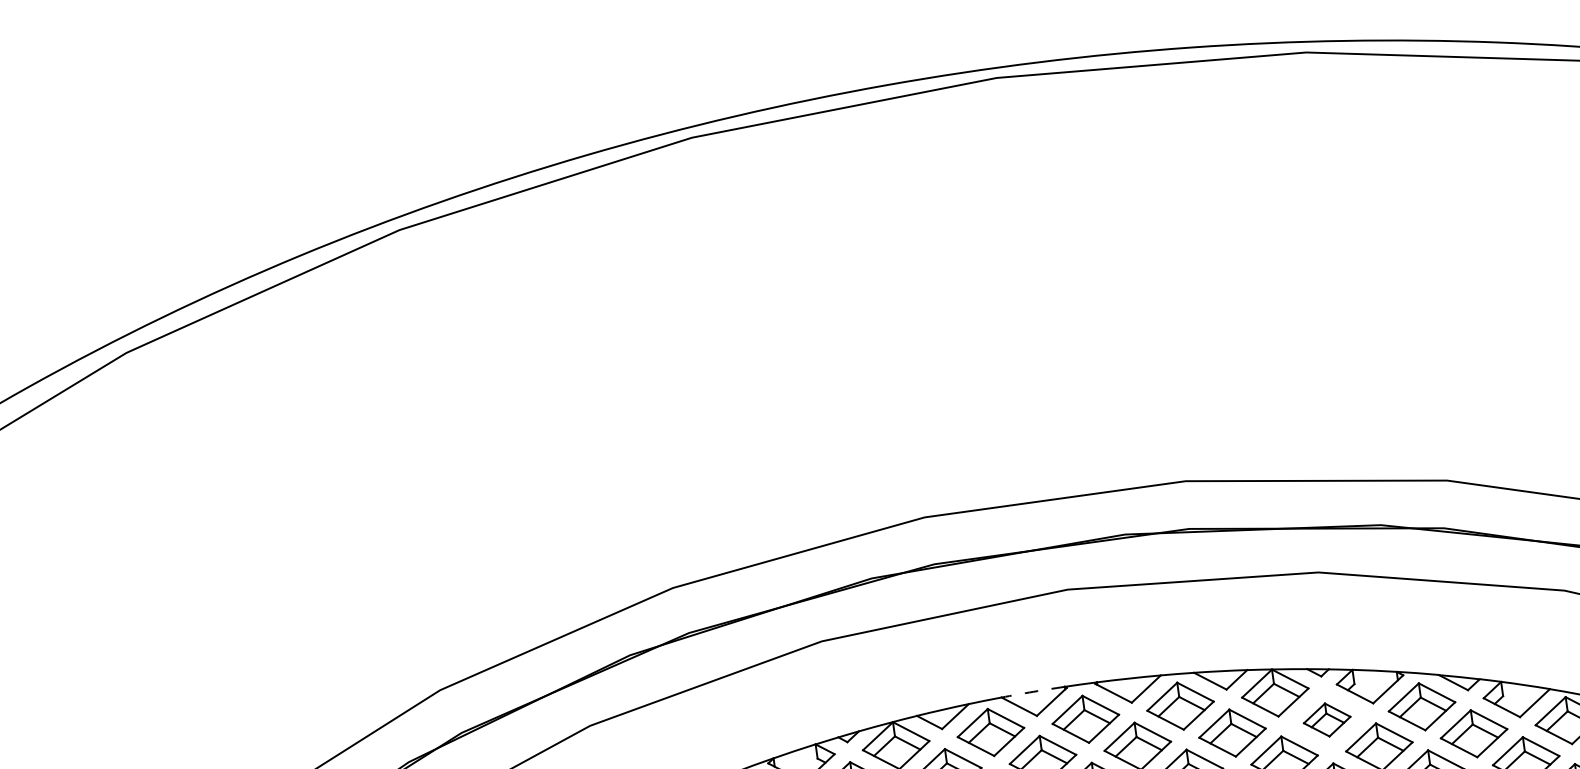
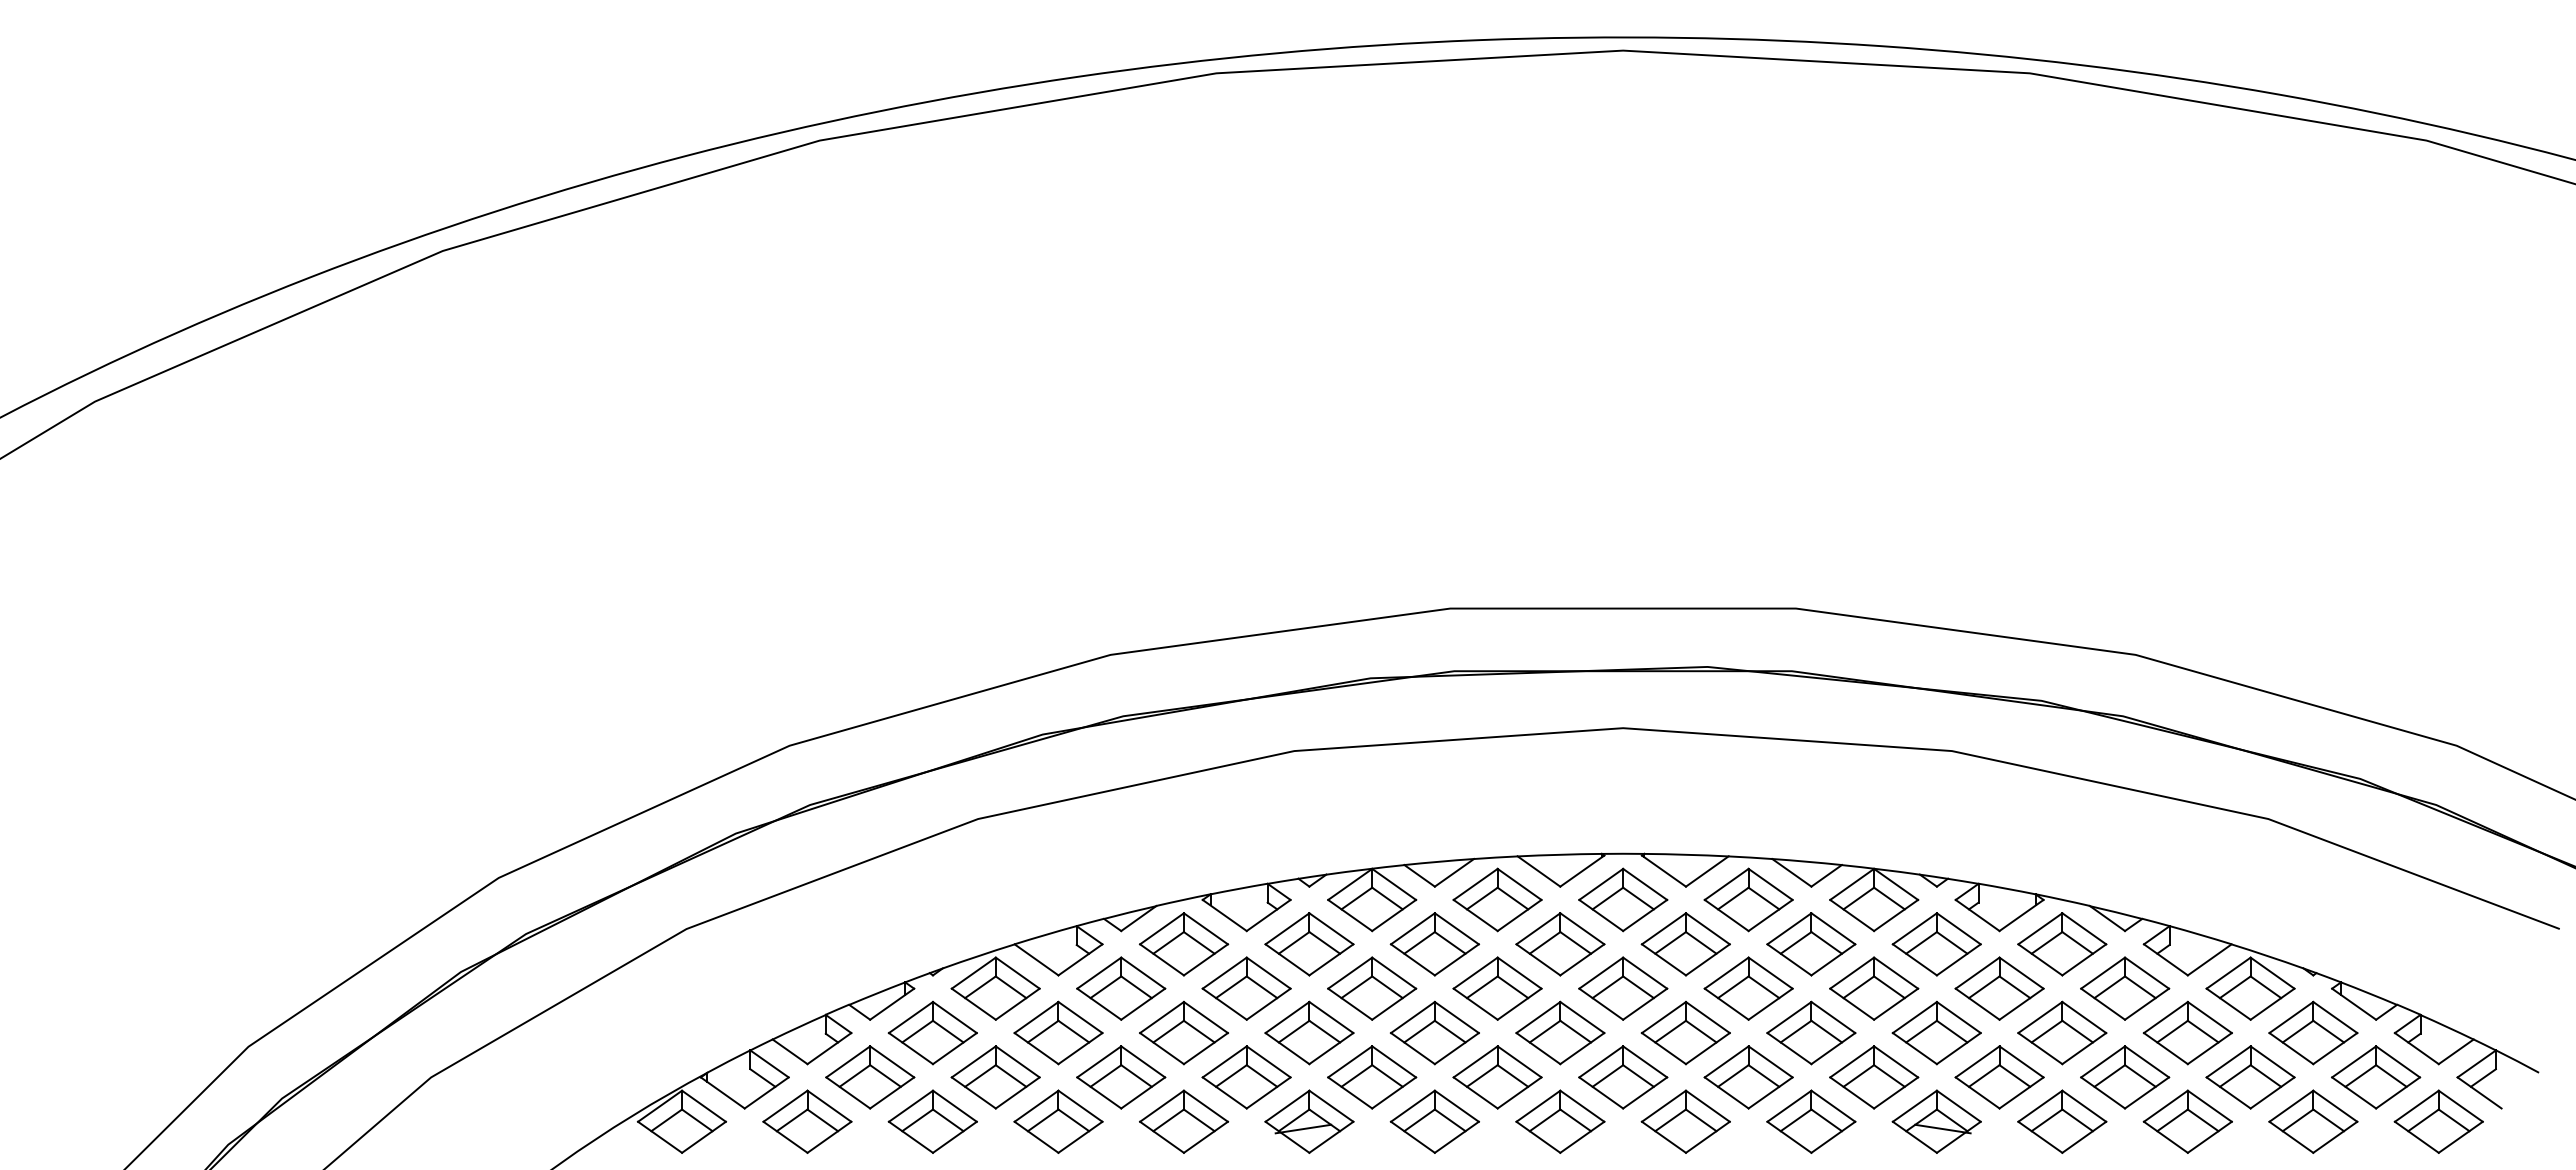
arc: (1032, 691) -> (1559, 854), dashed -> solid
part: (1327, 720) -> (1936, 944), size x1.43

